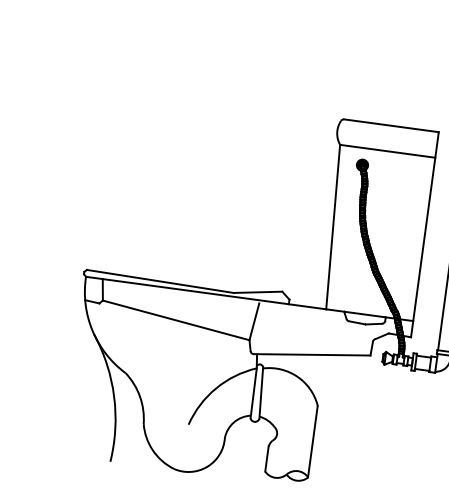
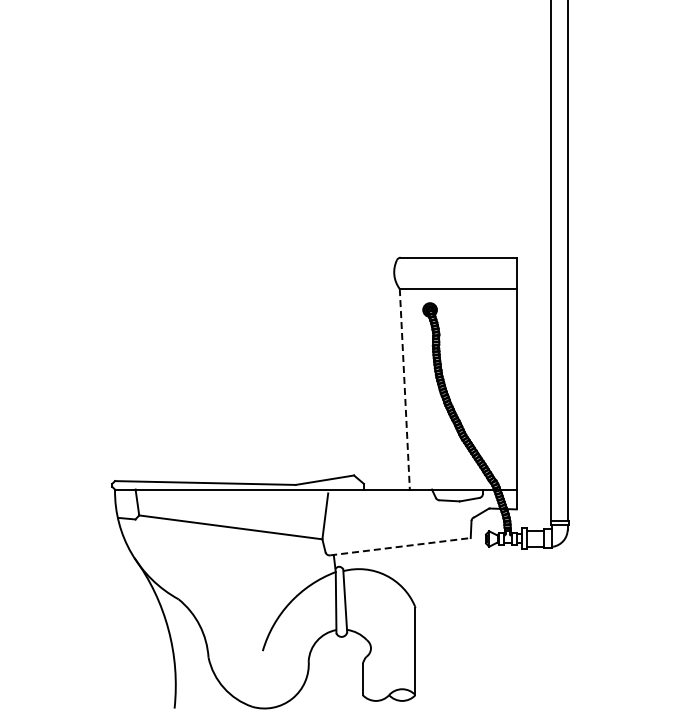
line: (332, 227) -> (404, 389), solid -> dashed
line: (312, 354) -> (400, 546), solid -> dashed

